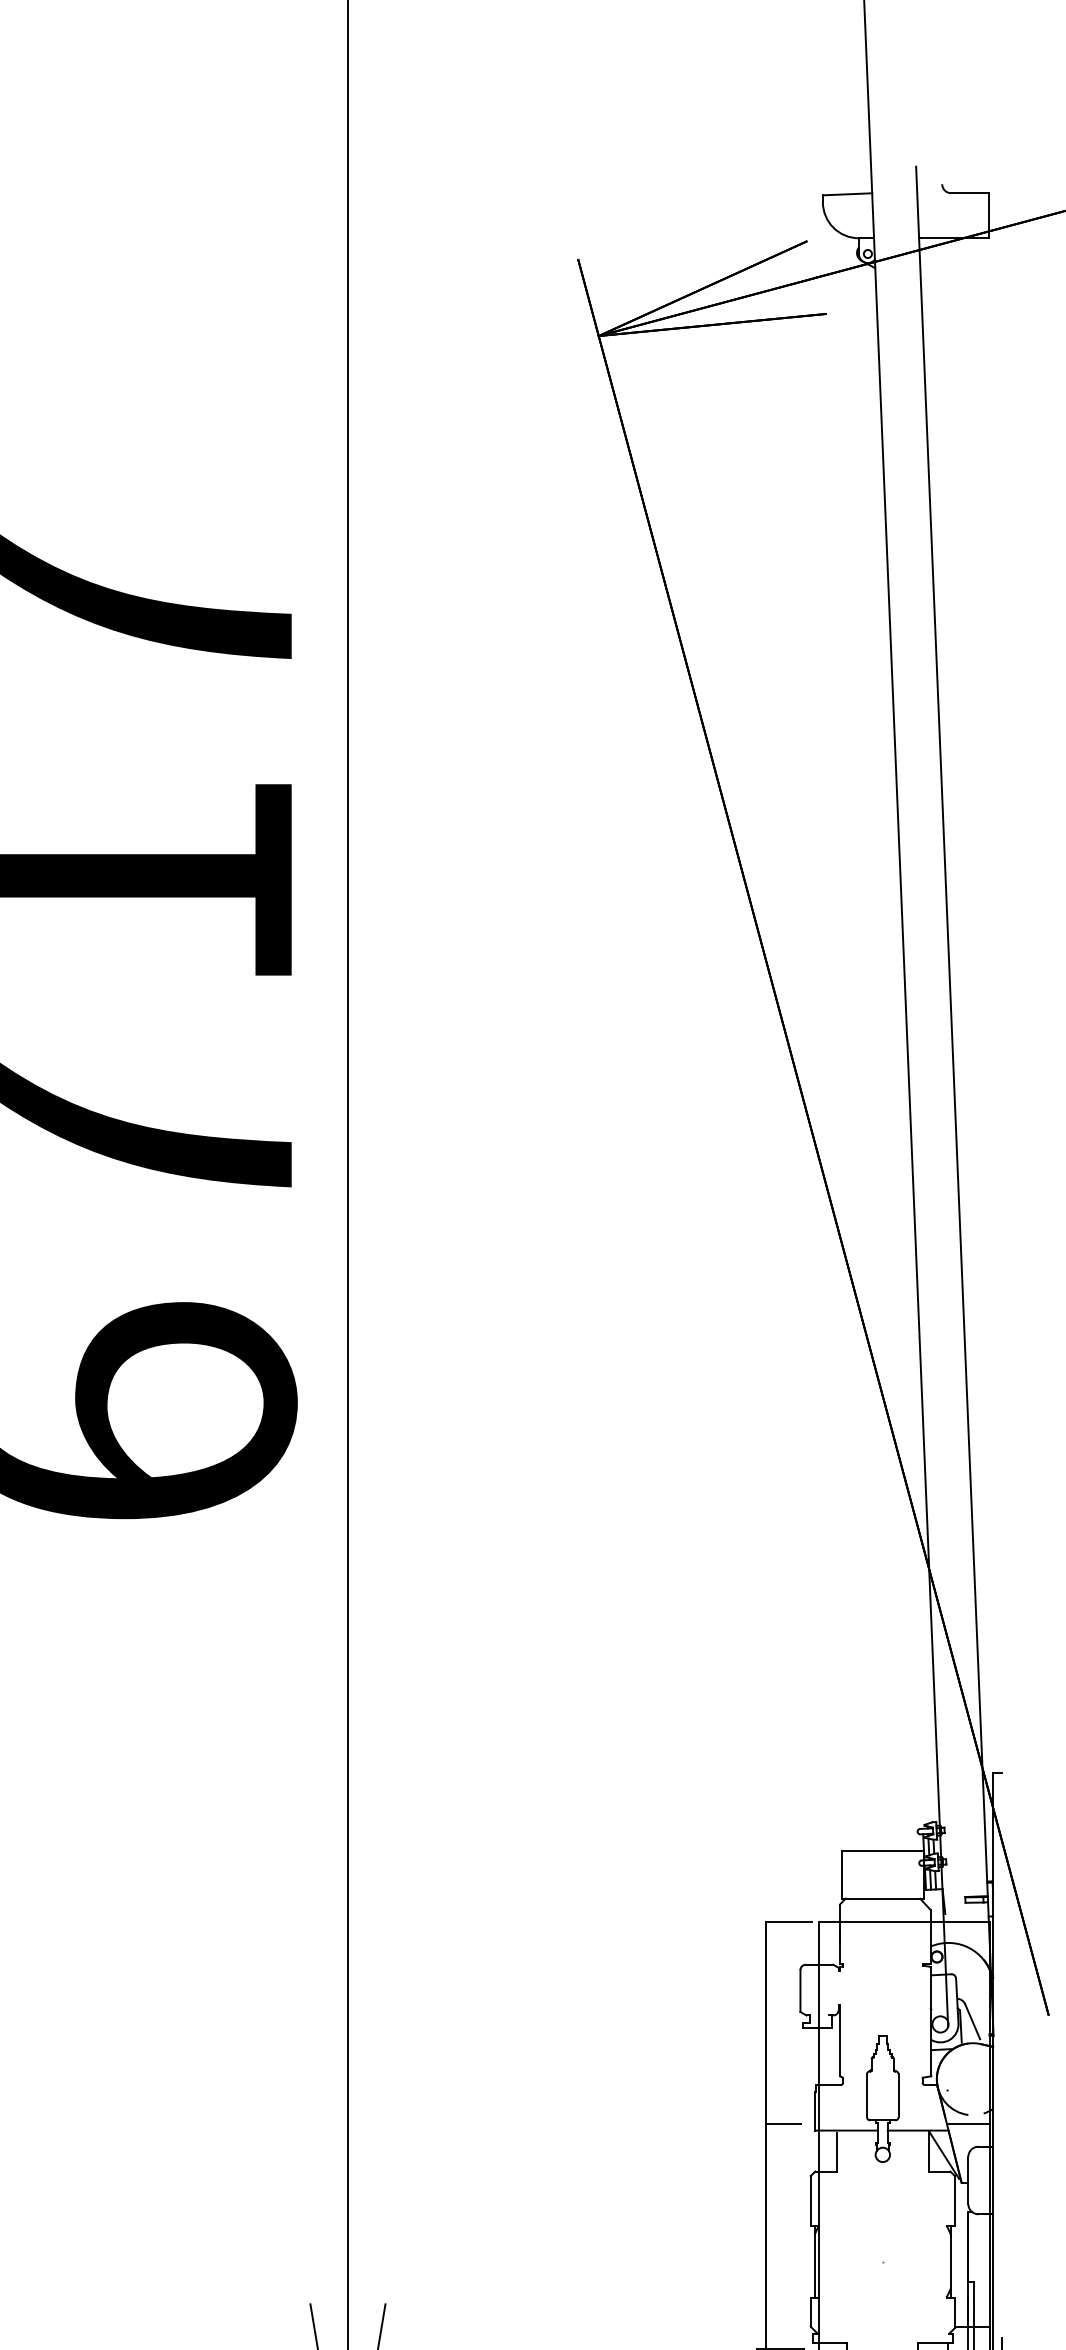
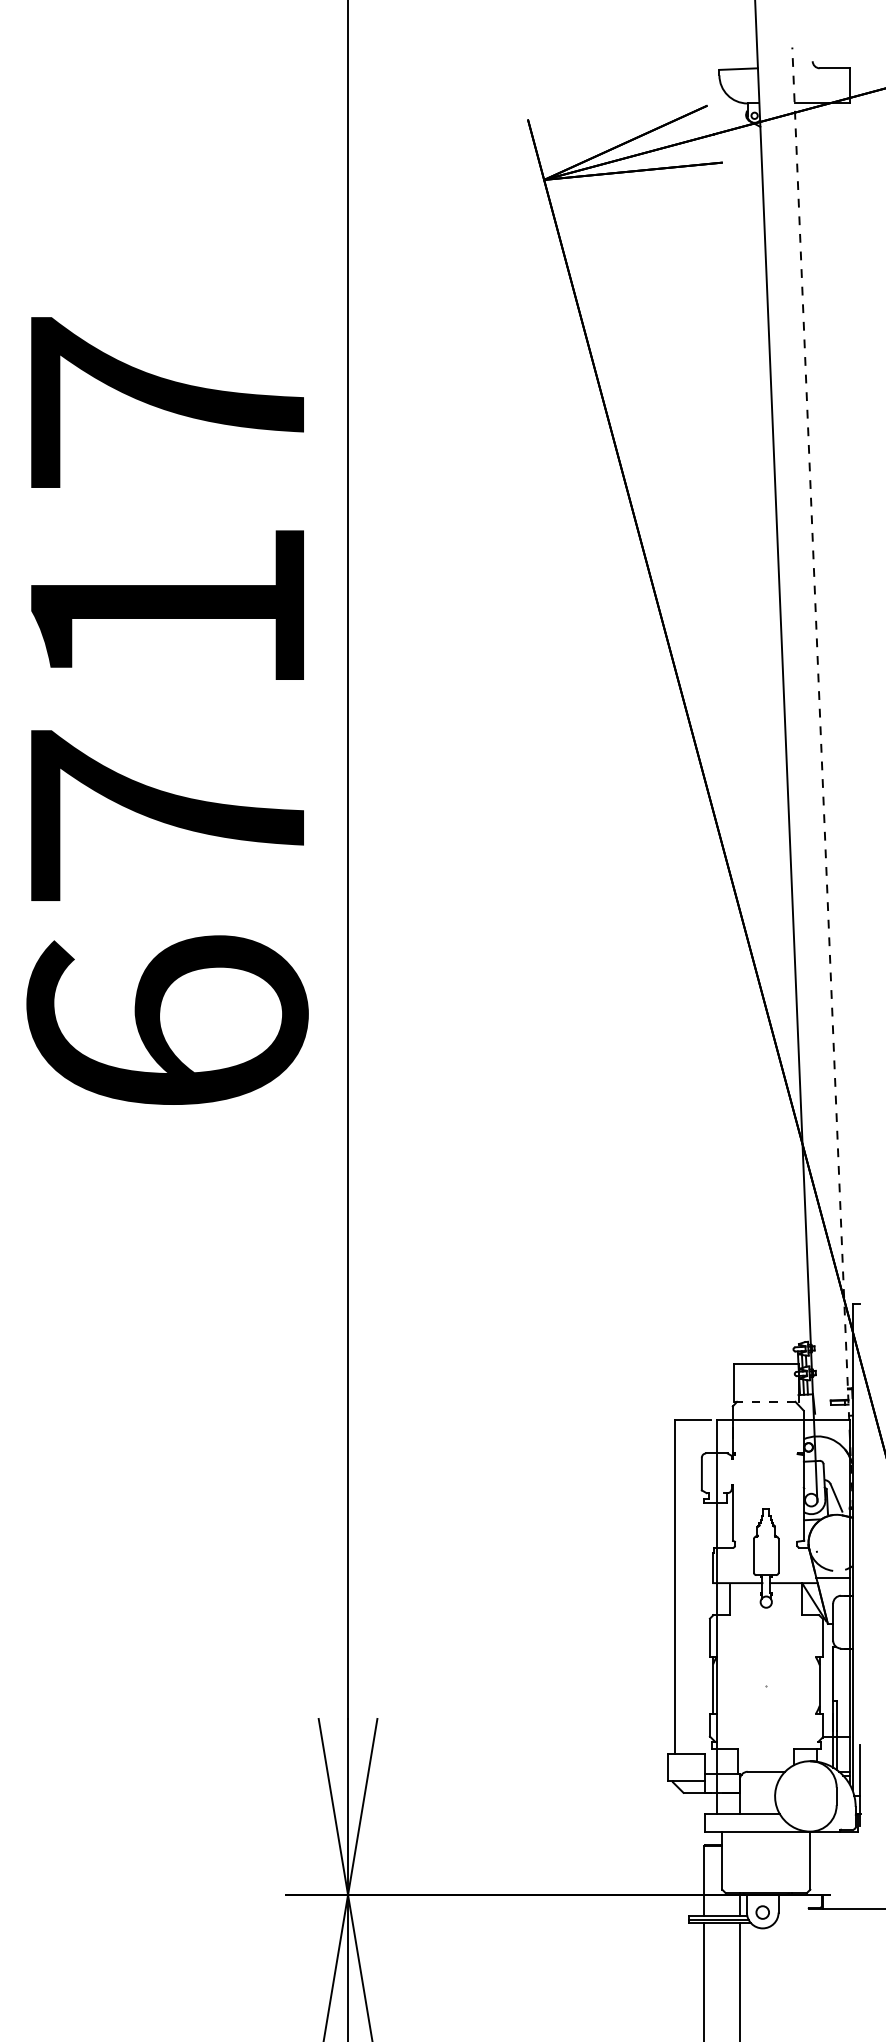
line: (954, 1100) -> (822, 777), solid -> dashed
line: (883, 1898) -> (766, 1401), solid -> dashed
line: (783, 2124) -> (688, 1578), removed

